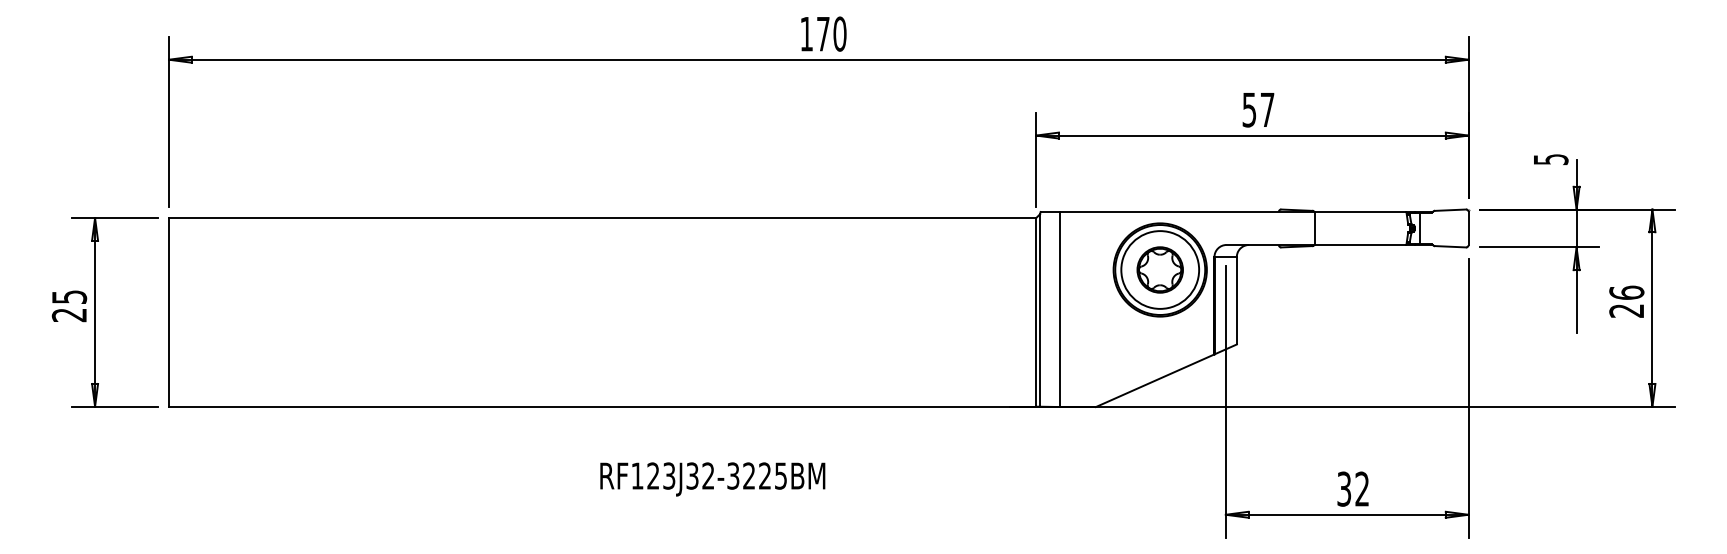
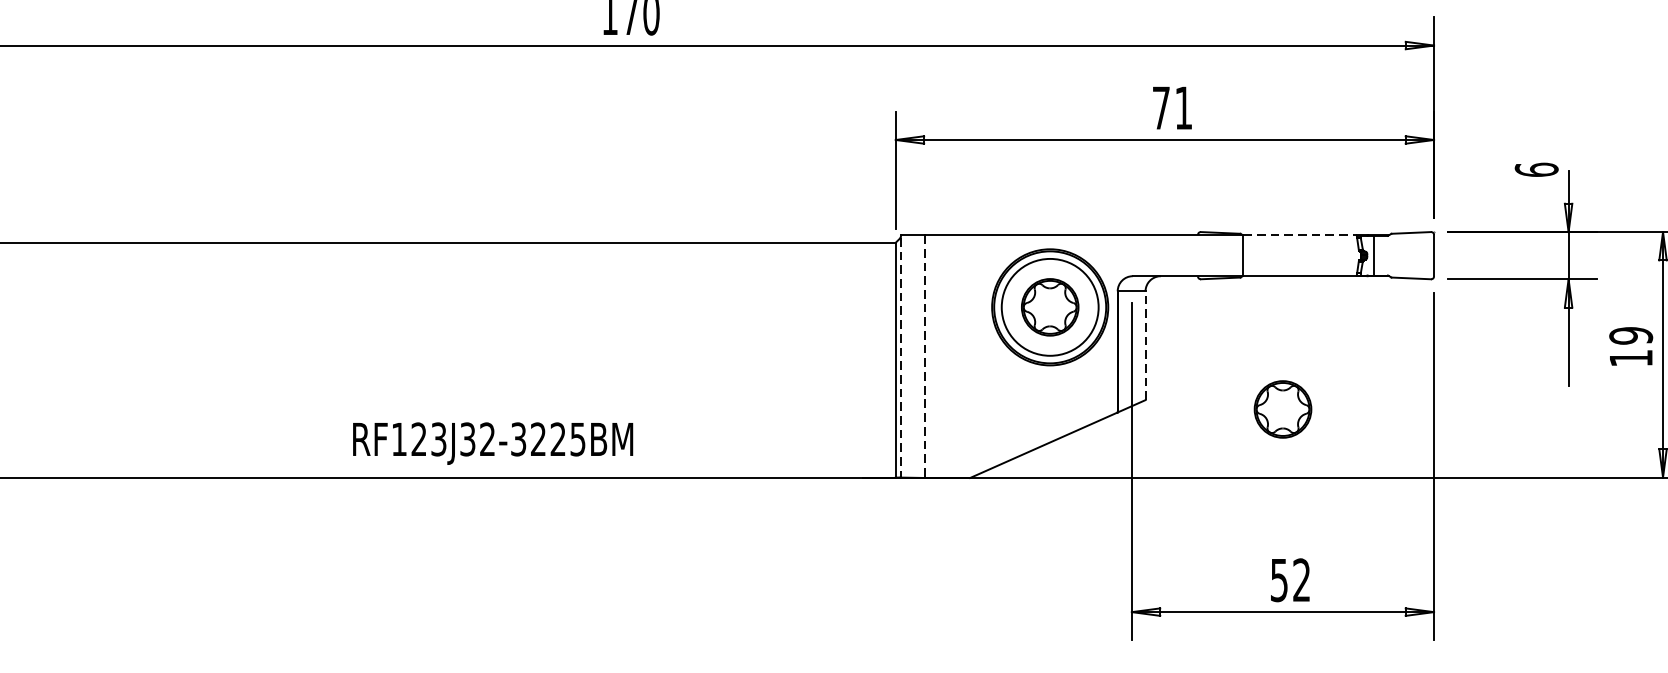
text: (1258, 110) -> (1172, 108), 57 -> 71
text: (1550, 159) -> (1536, 169), 5 -> 6
line: (1360, 211) -> (1299, 234), solid -> dashed
line: (1236, 300) -> (1145, 345), solid -> dashed
text: (1626, 301) -> (1630, 346), 26 -> 19
line: (1059, 309) -> (924, 356), solid -> dashed
line: (1040, 310) -> (901, 357), solid -> dashed
part: (1346, 351) -> (1282, 408), added
text: (712, 479) -> (492, 443), moved
text: (1344, 488) -> (1279, 579), 32 -> 52

